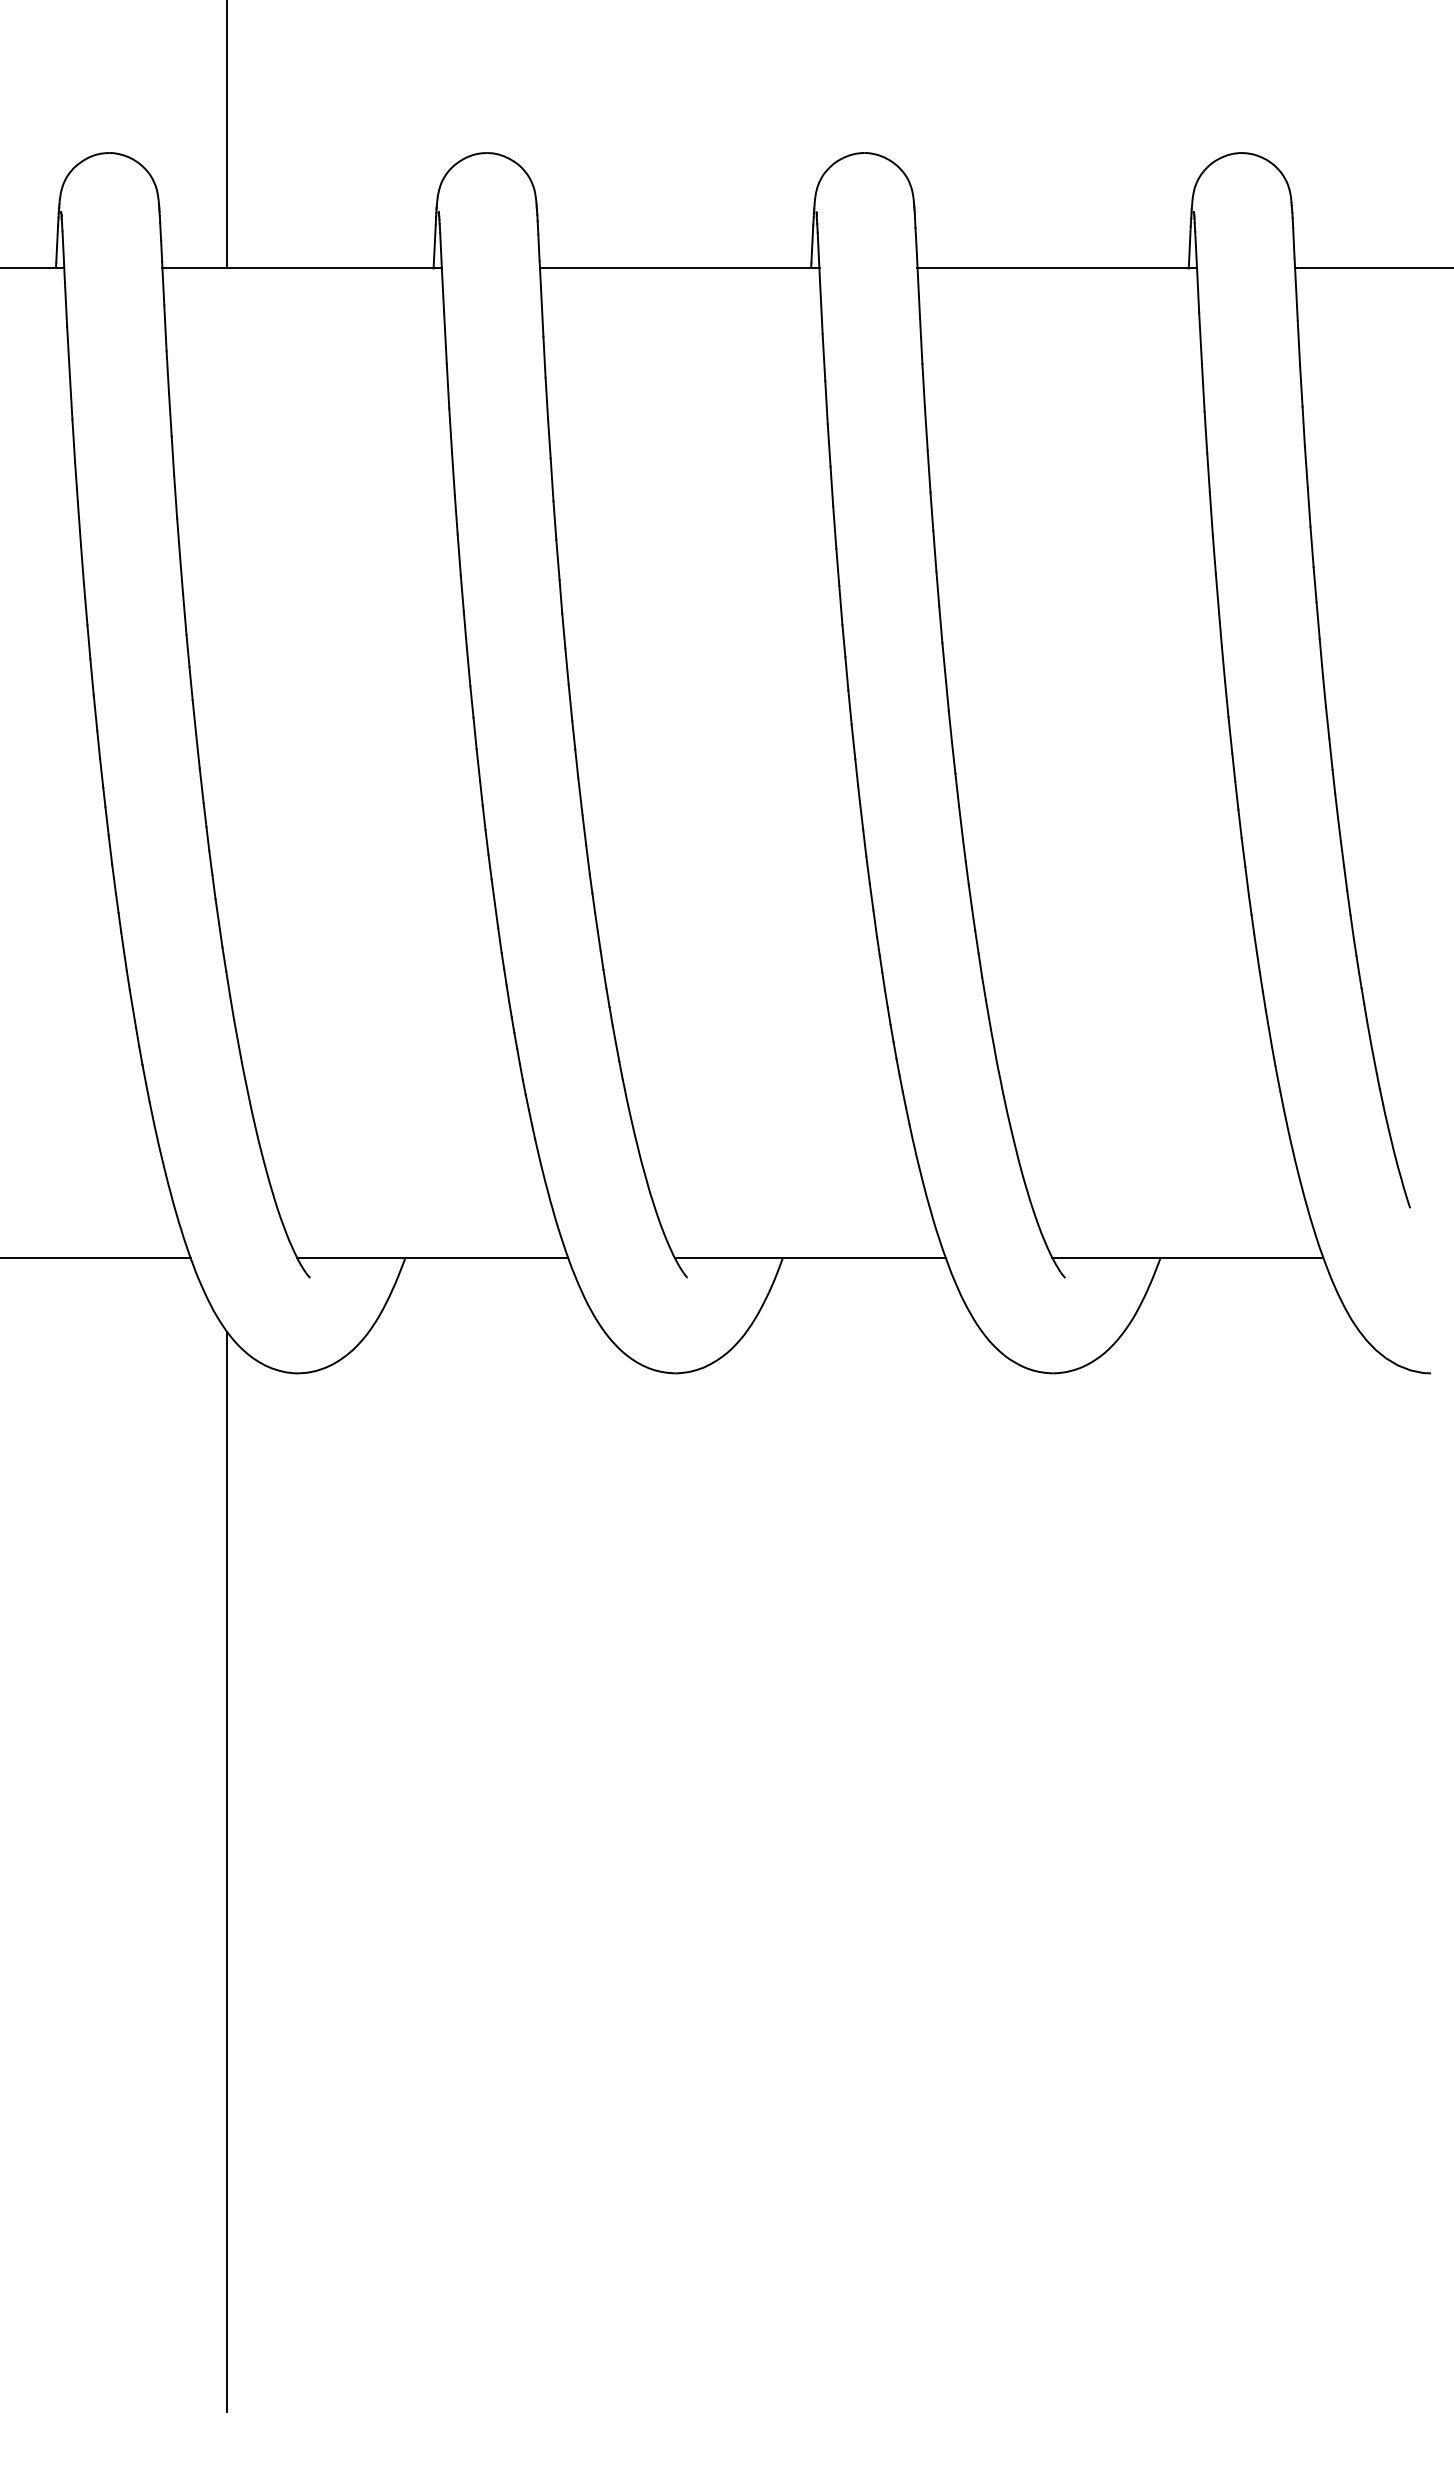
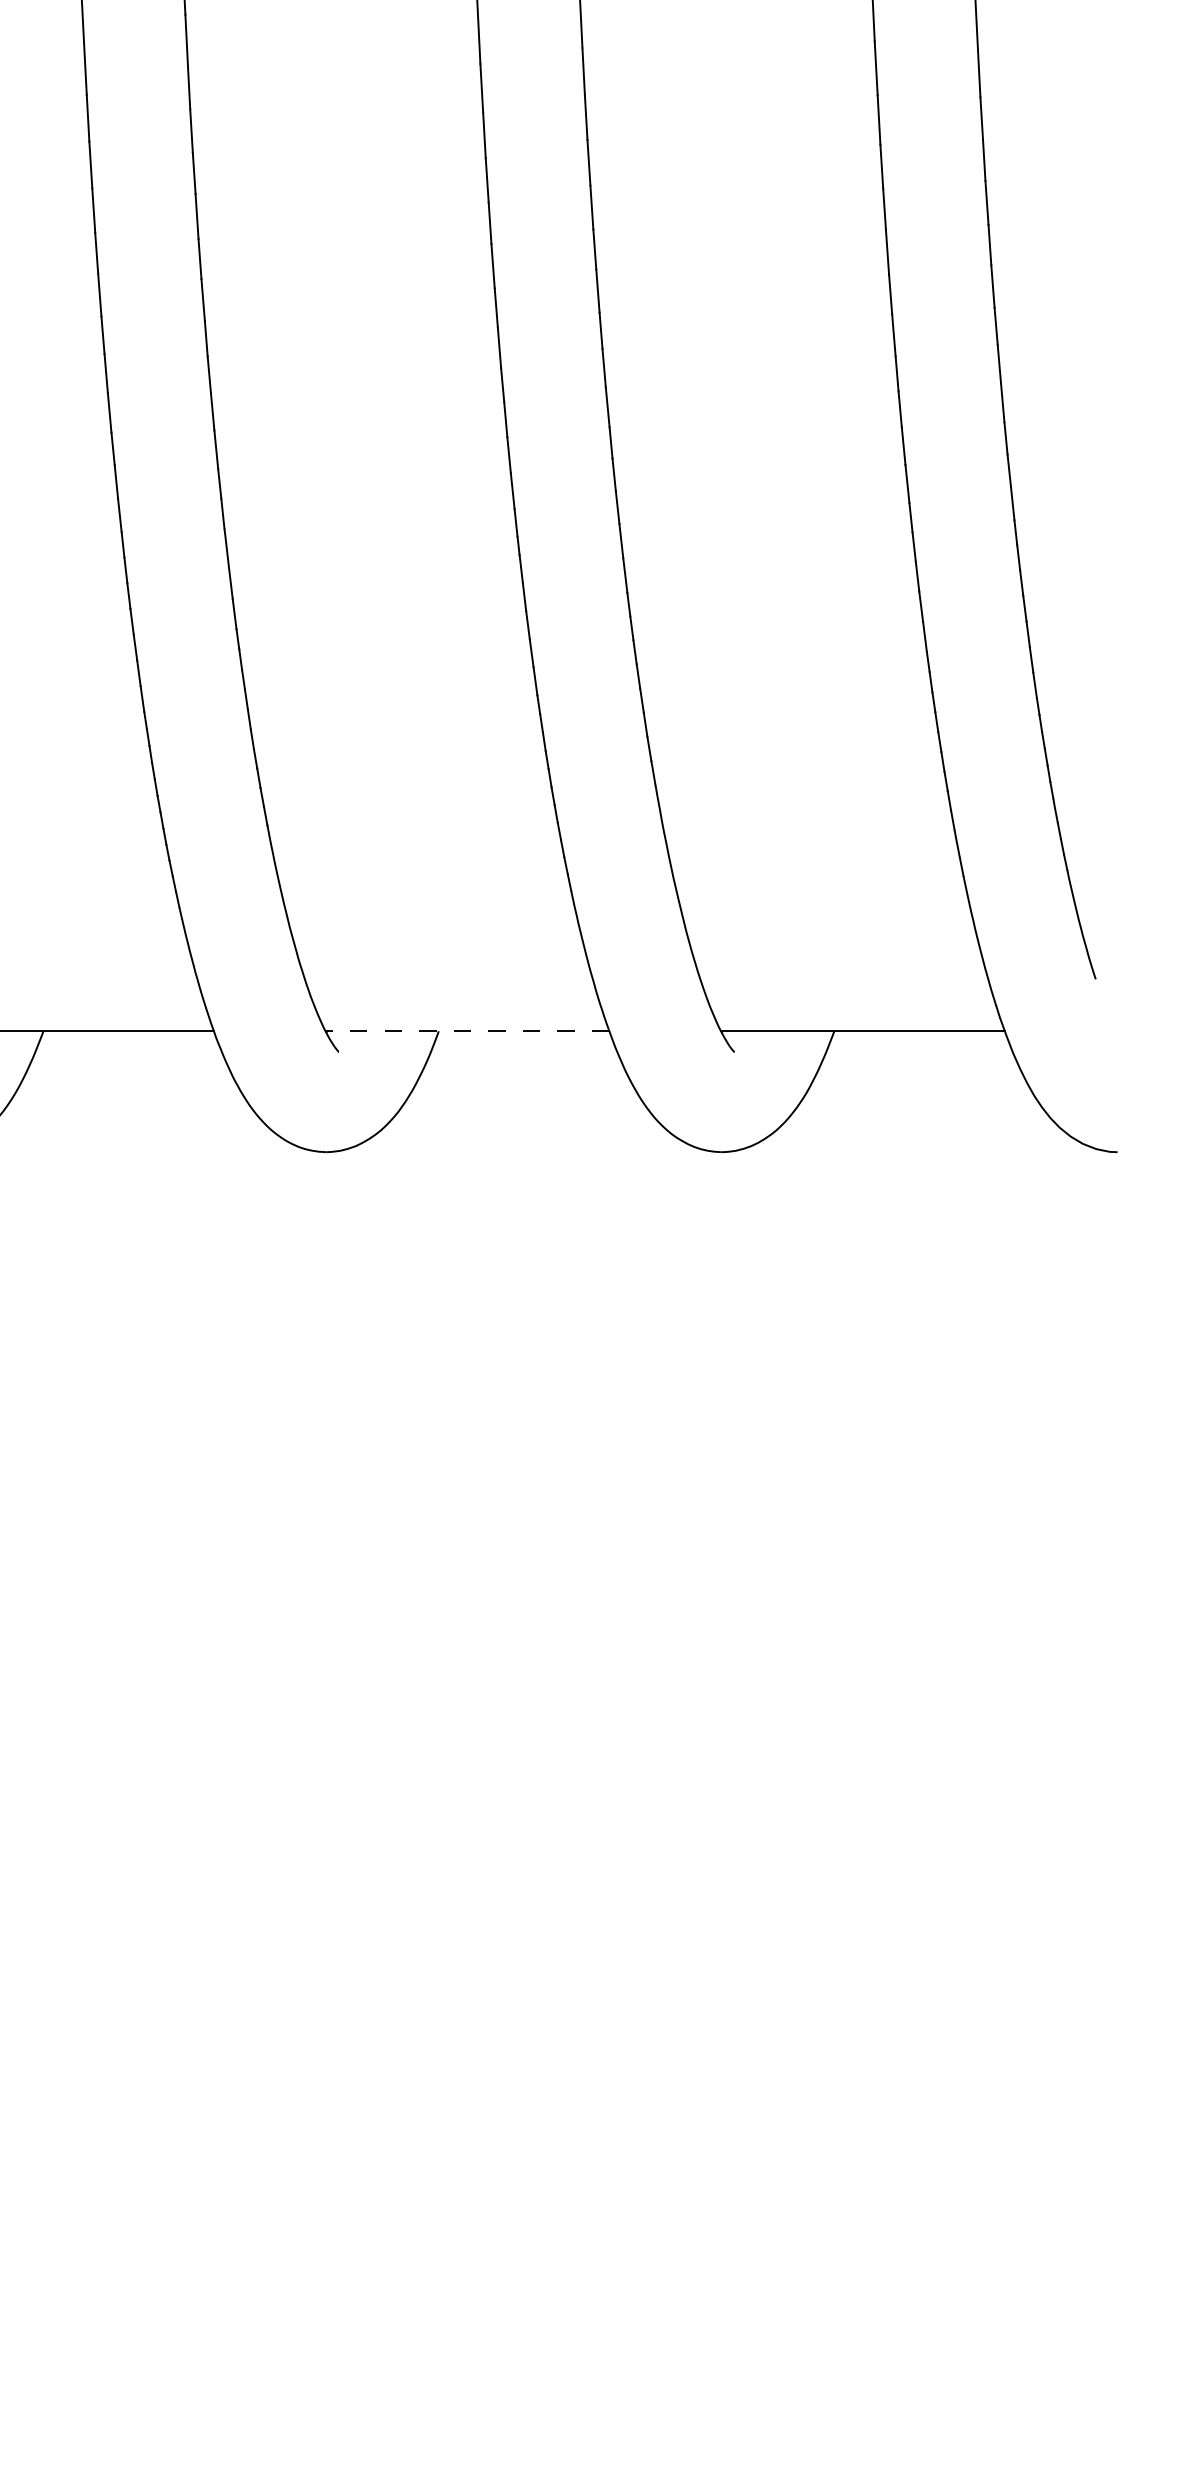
line: (809, 1257) -> (466, 1030), solid -> dashed

